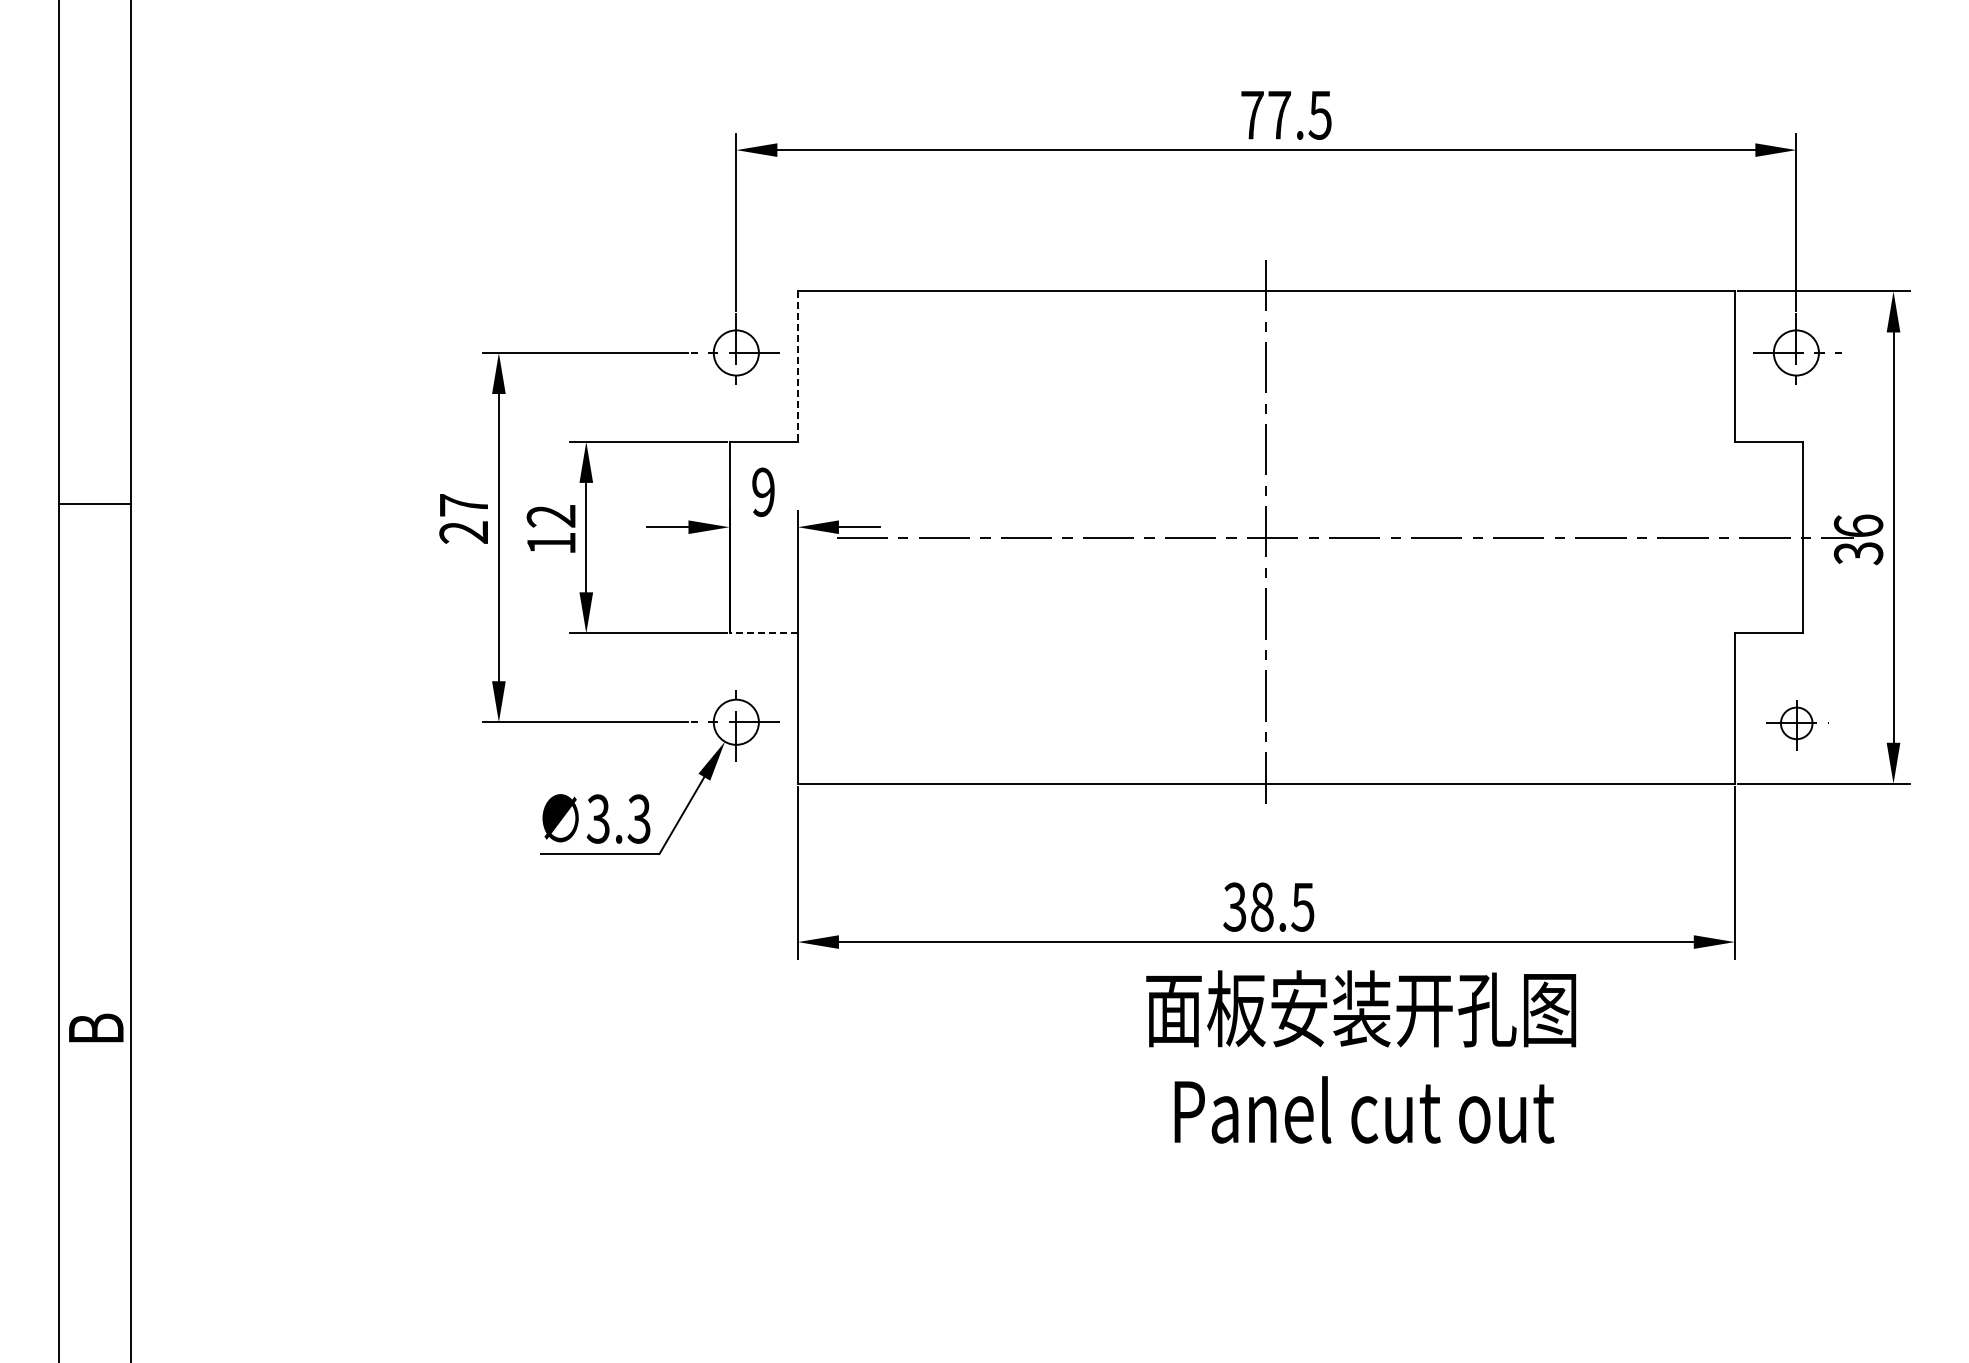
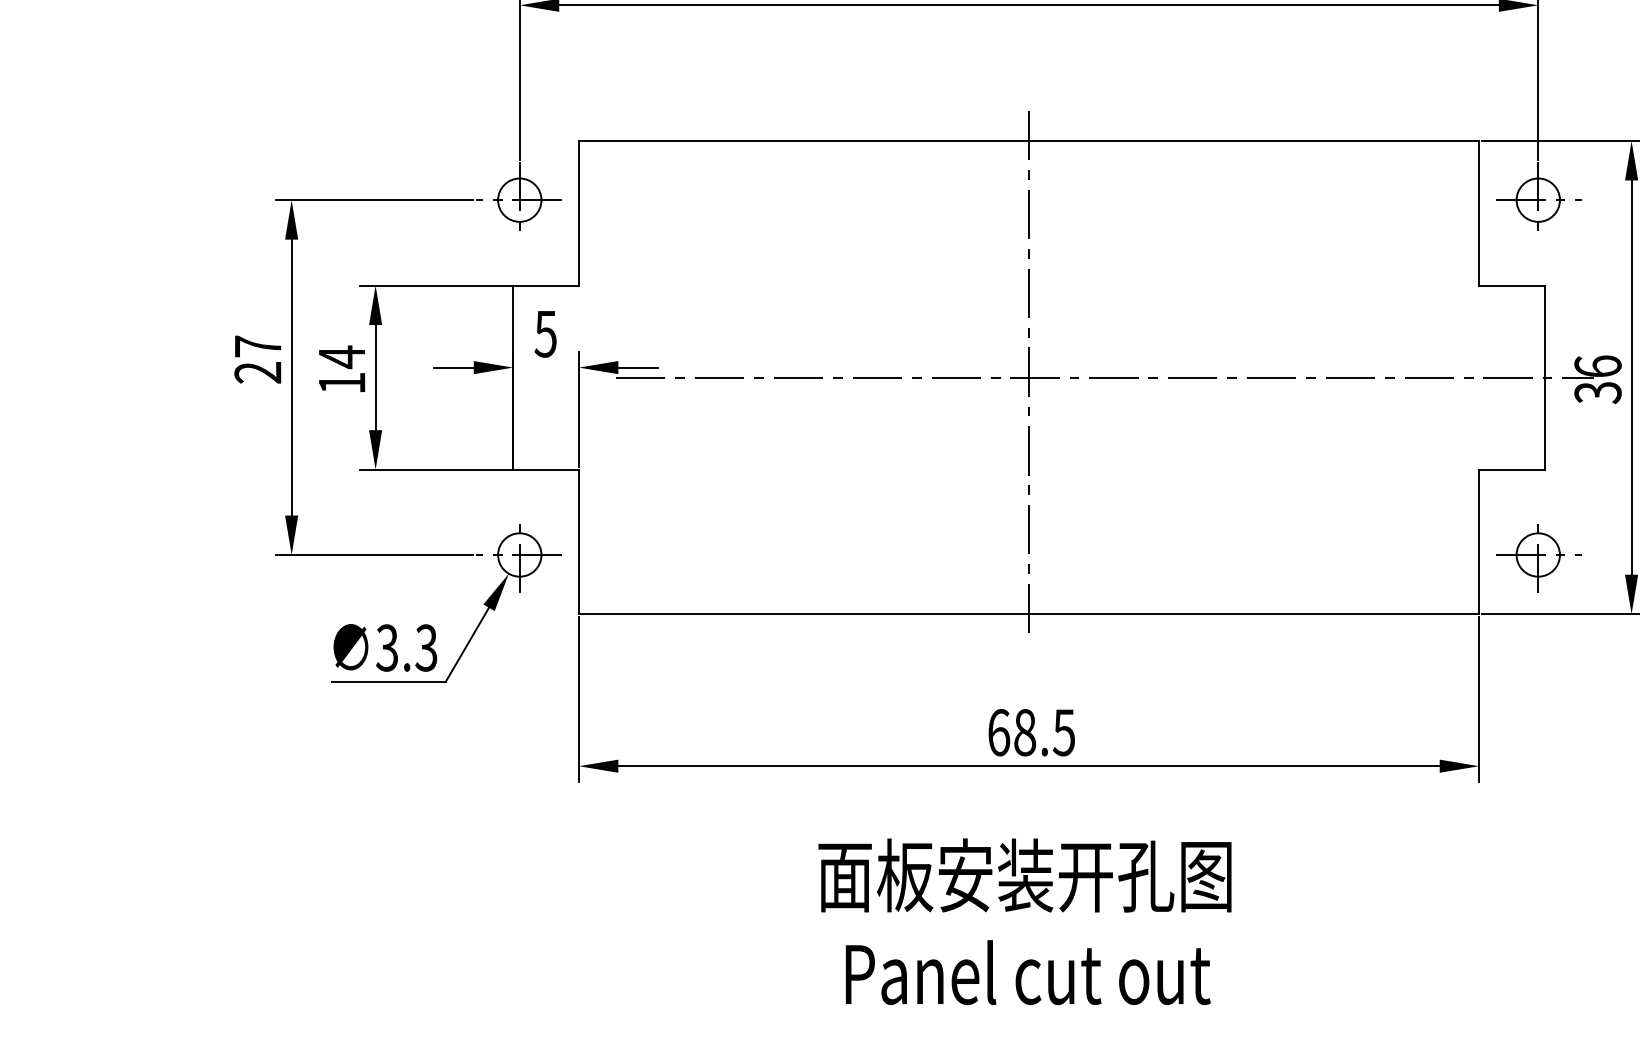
line: (797, 367) -> (578, 214), dashed -> solid
text: (762, 492) -> (544, 334), 9 -> 5
text: (550, 516) -> (341, 357), 12 -> 14
line: (763, 633) -> (545, 469), dashed -> solid
part: (1797, 725) -> (1539, 558), size x1.43
text: (1234, 906) -> (998, 732), 38.5 -> 68.5
text: (1361, 1056) -> (1025, 921), moved

